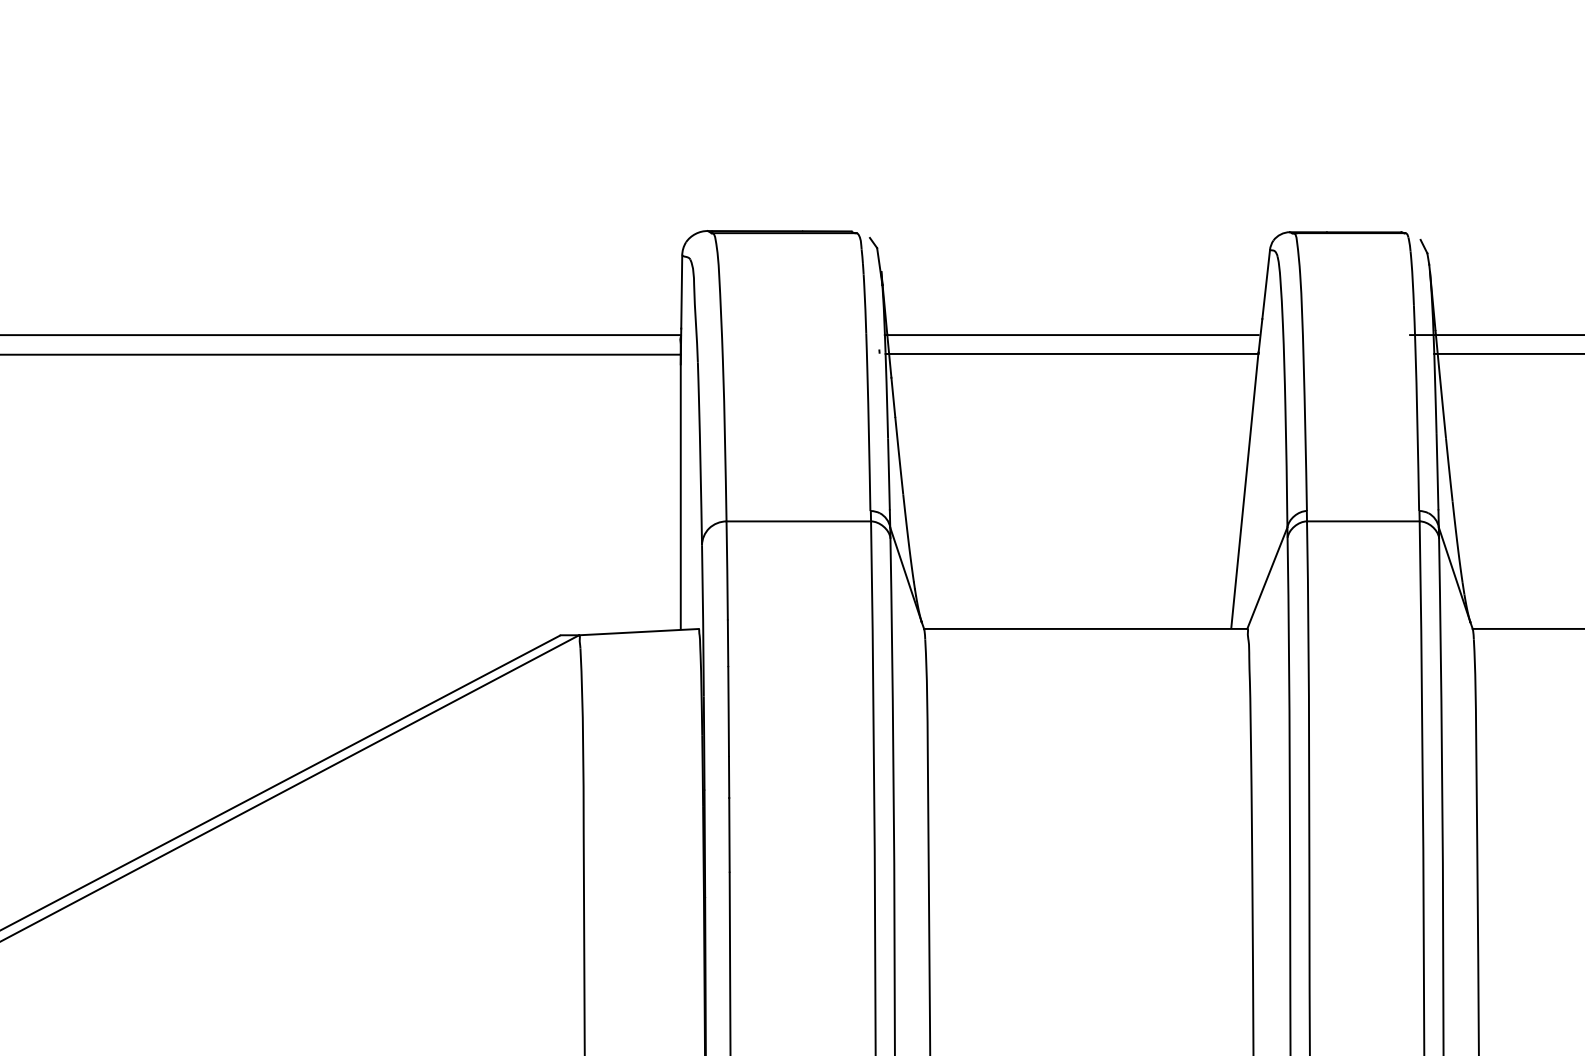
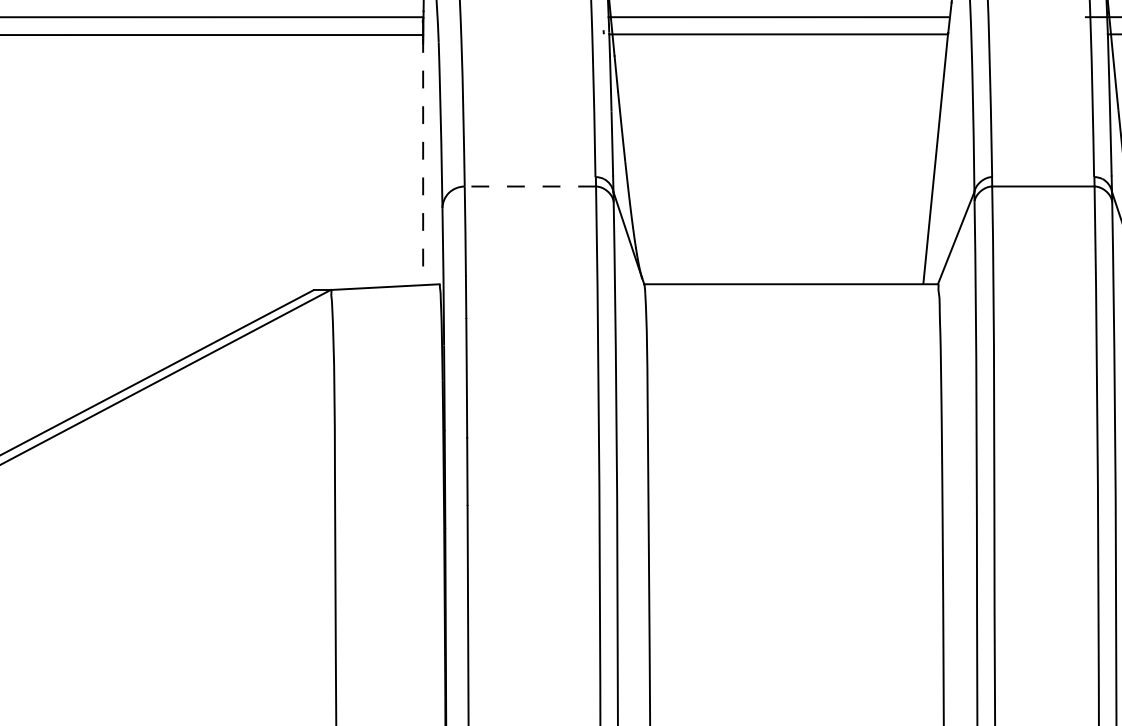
line: (680, 492) -> (422, 160), solid -> dashed
line: (798, 521) -> (530, 186), solid -> dashed

